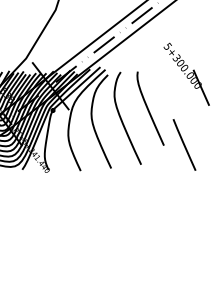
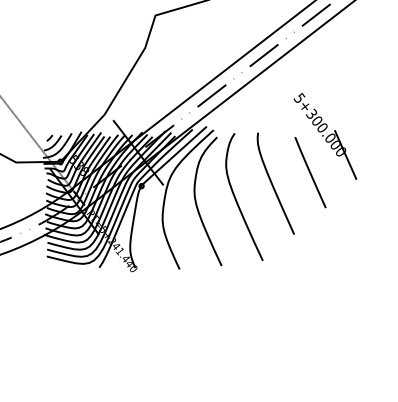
line: (184, 144) -> (310, 172), moved

